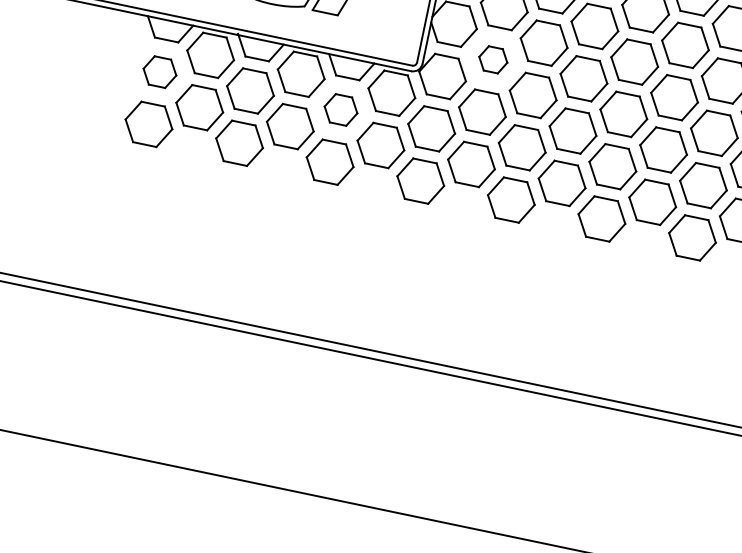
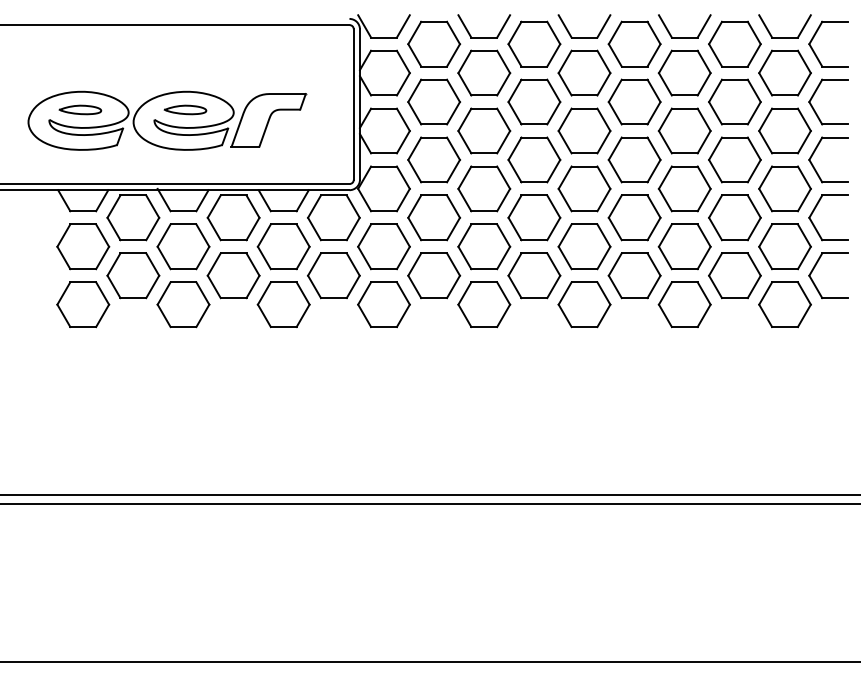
part: (492, 59) -> (433, 159), size x1.67
part: (160, 71) -> (83, 246), size x1.43
part: (340, 109) -> (283, 246), size x1.43

